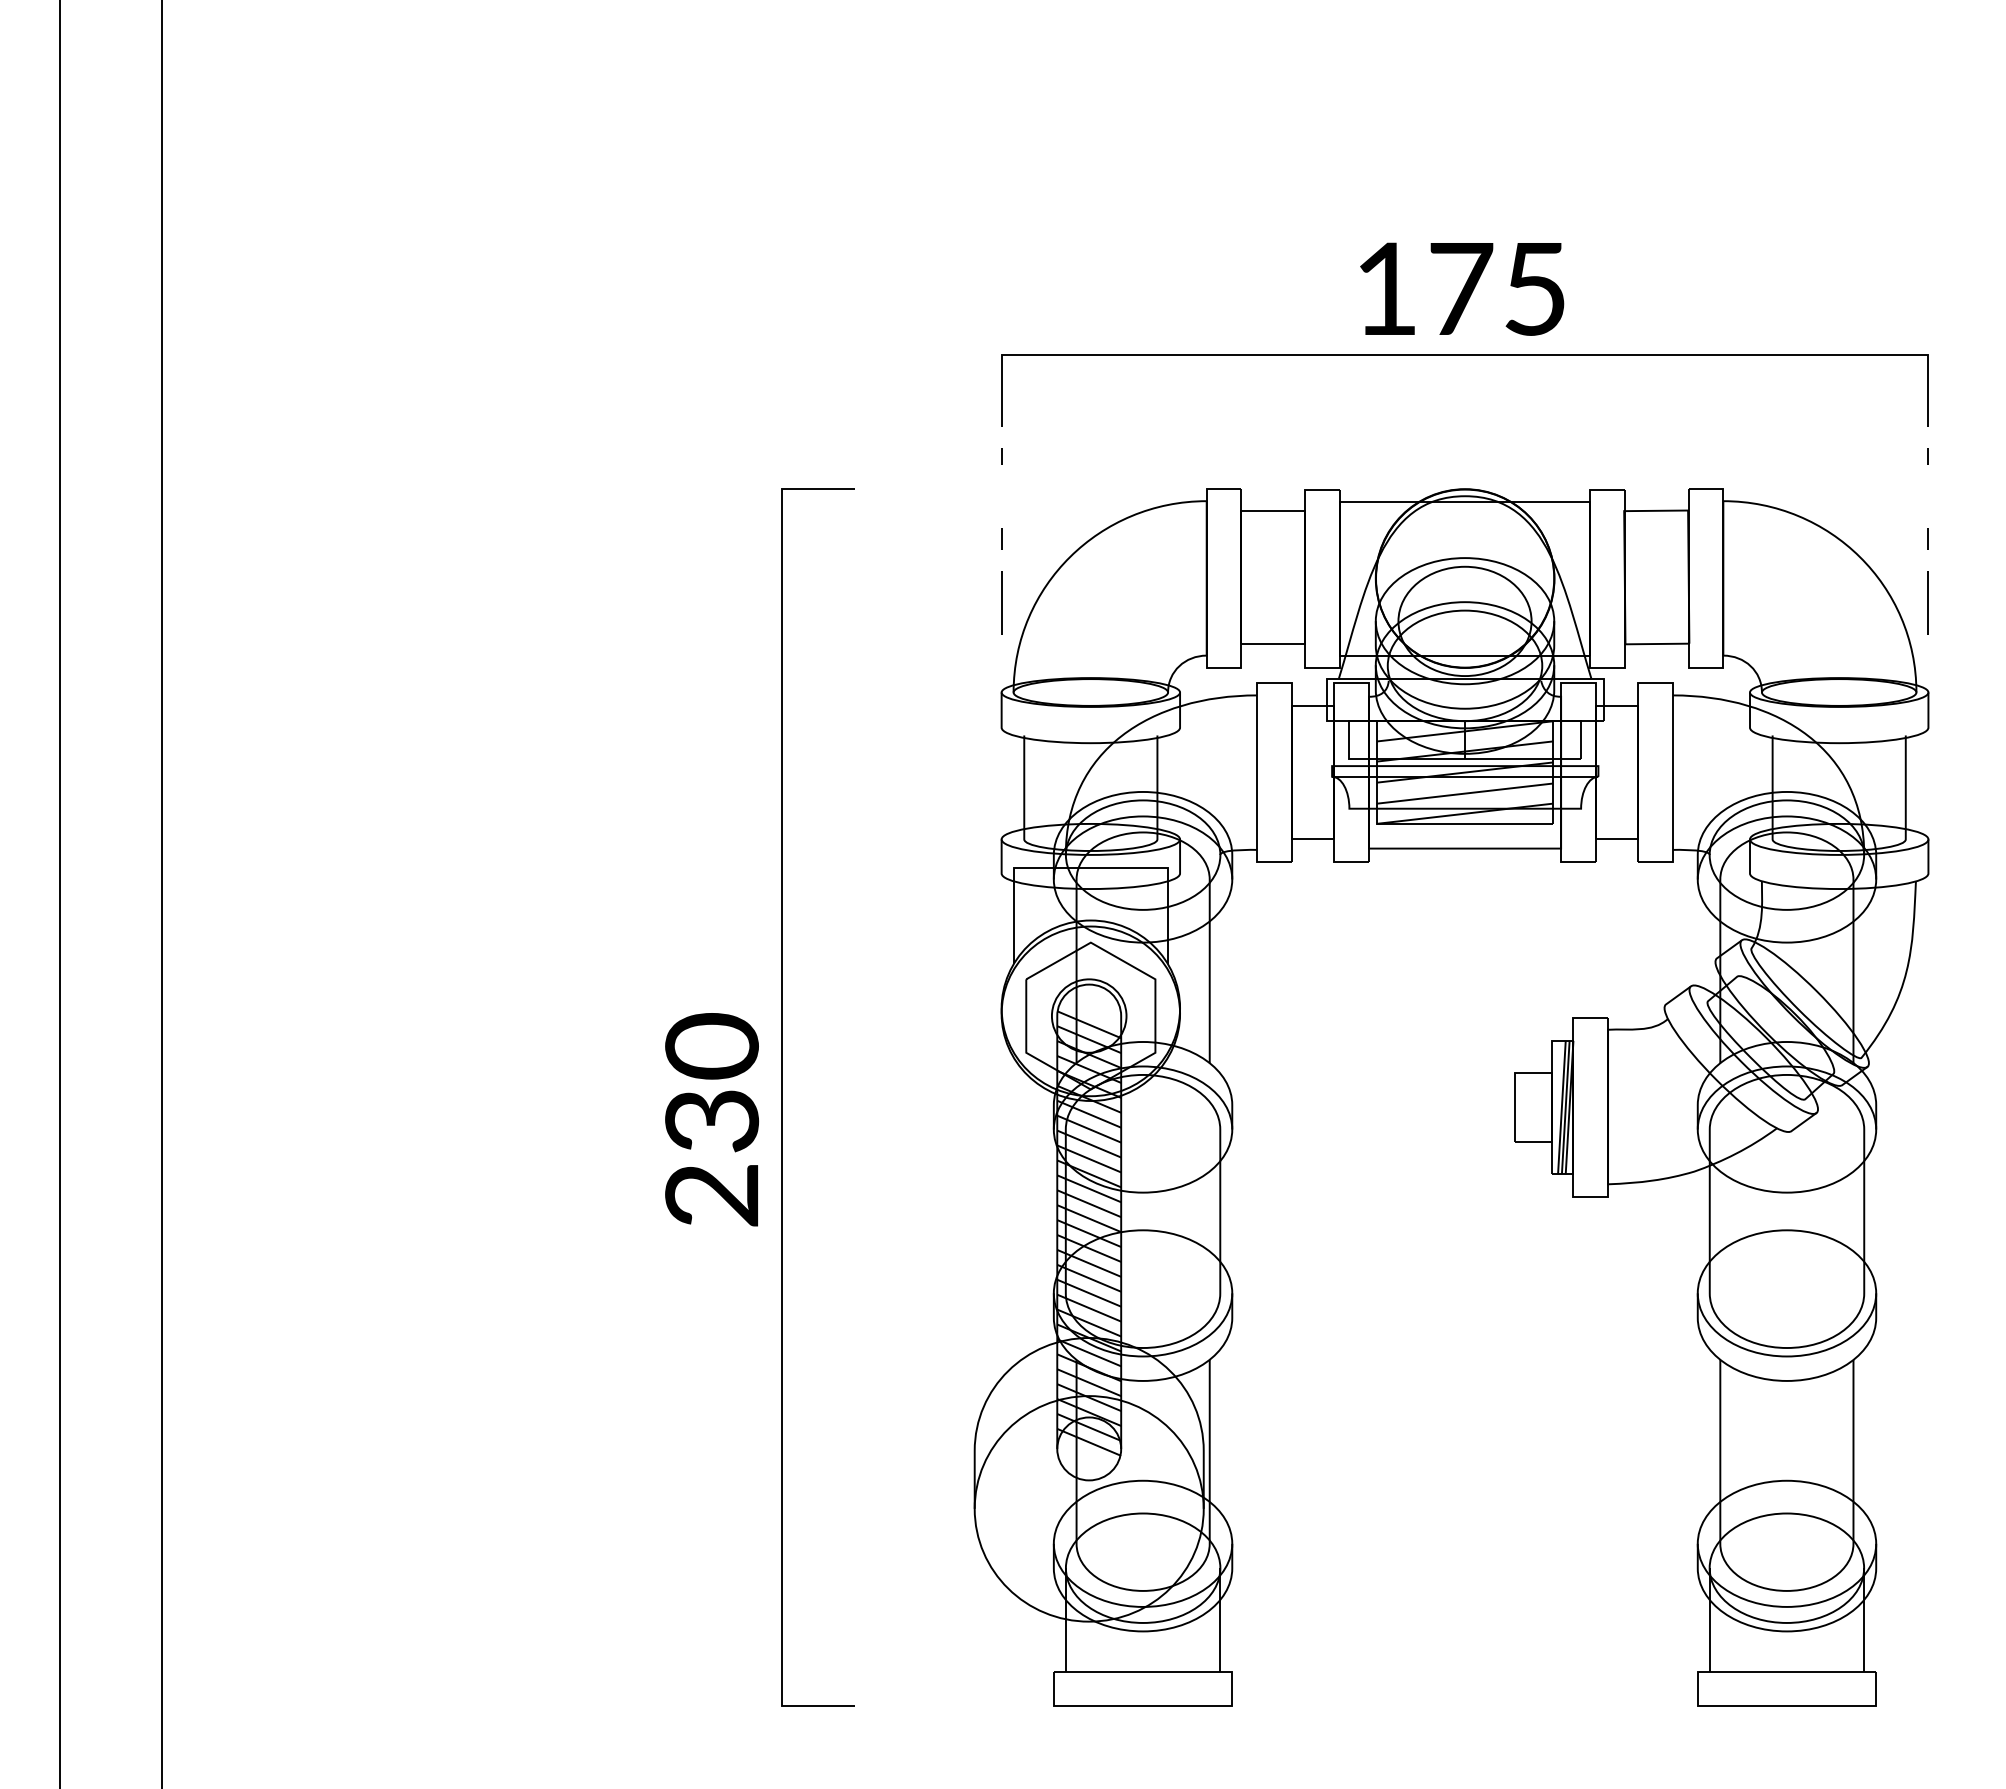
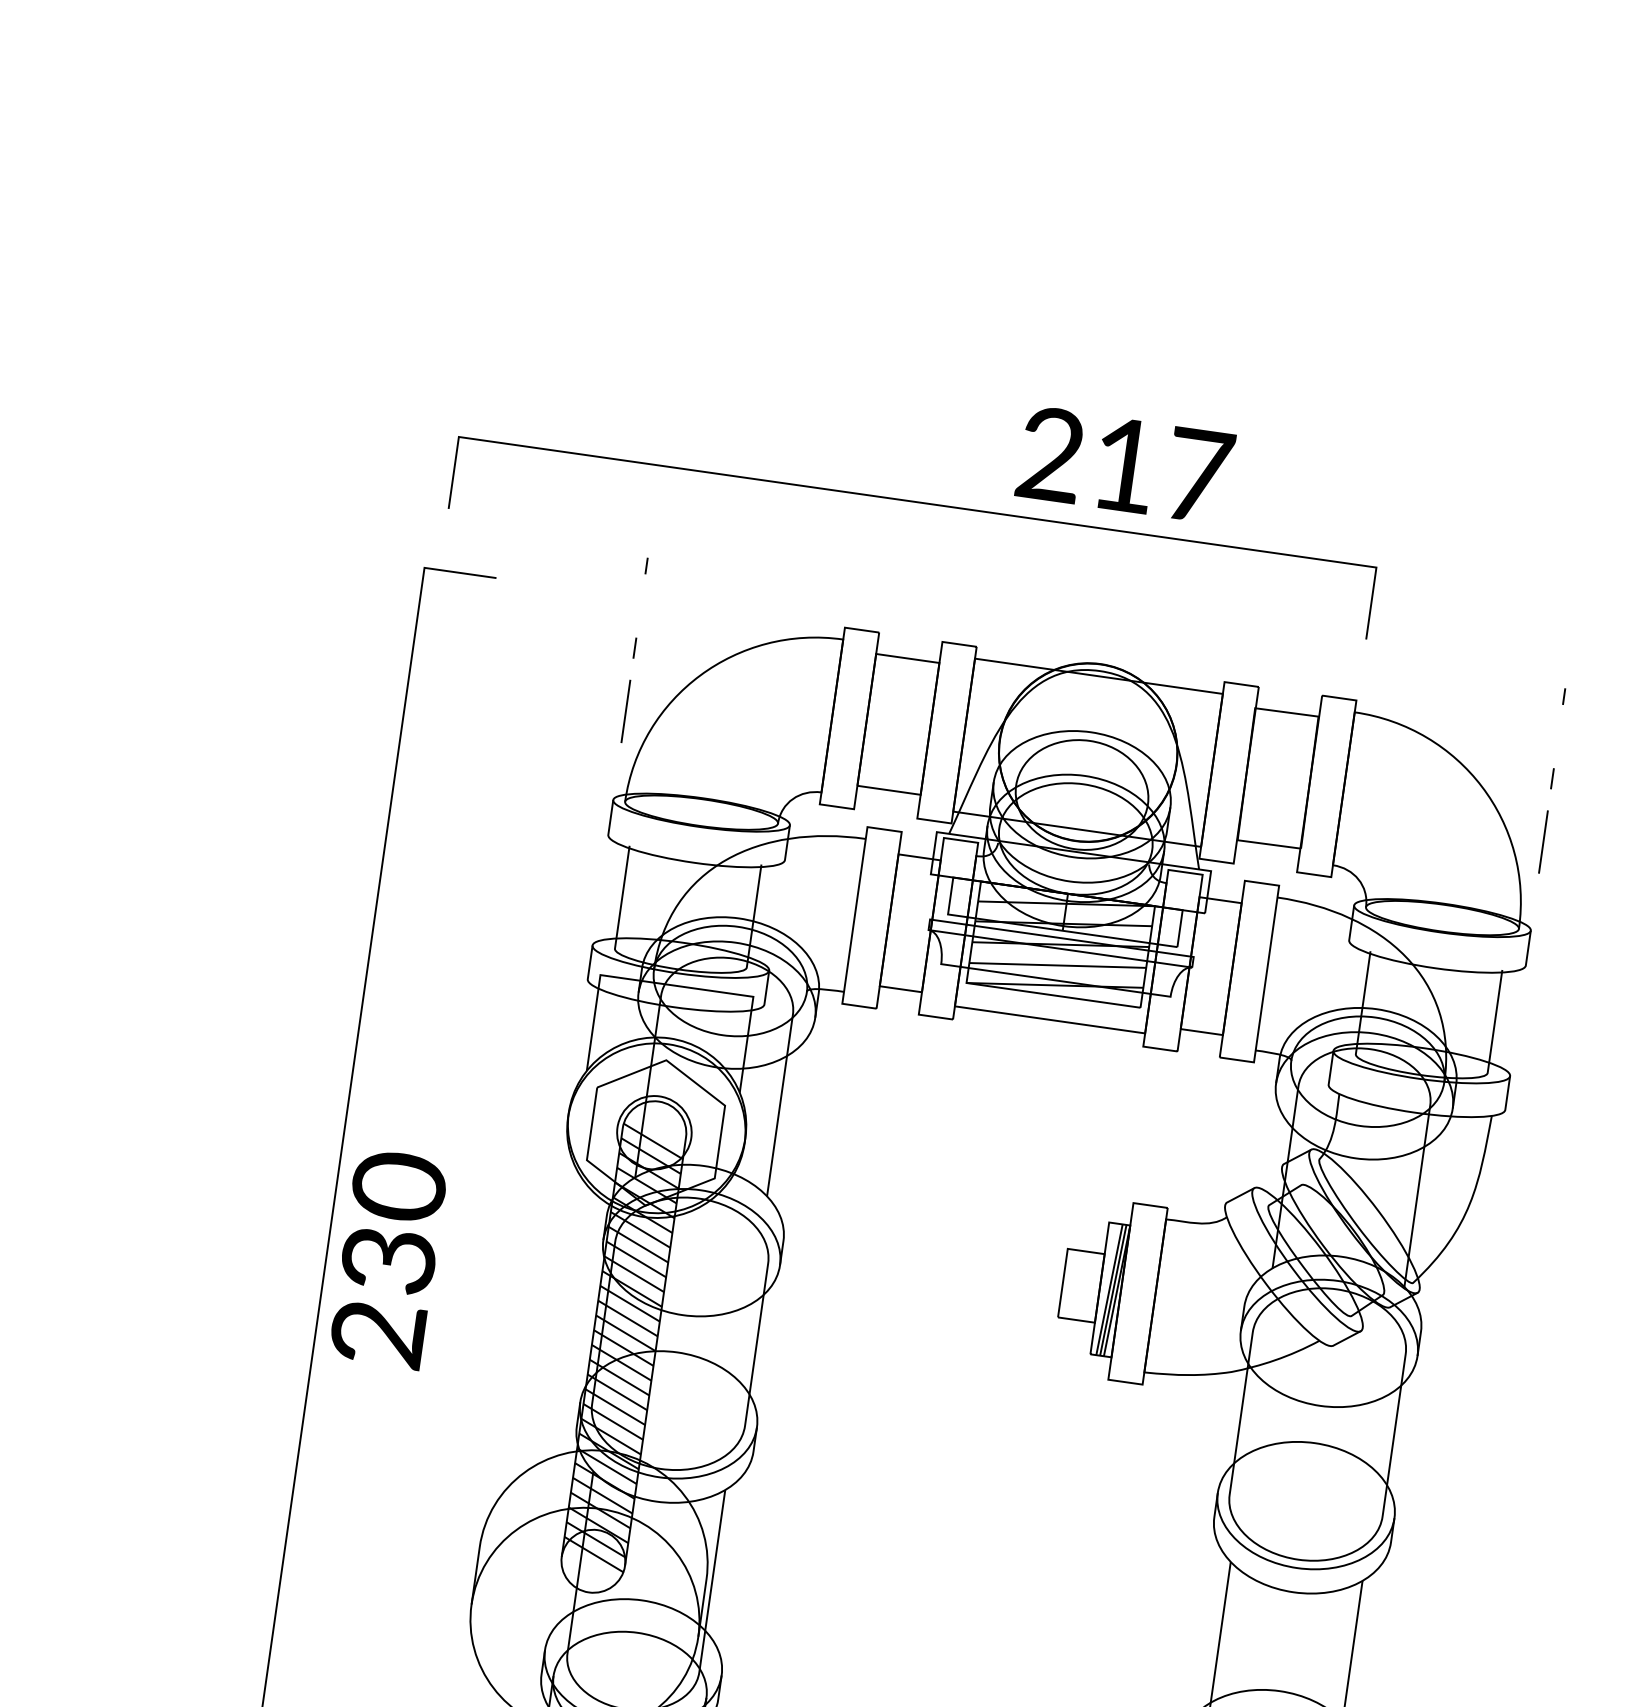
text: (1461, 288) -> (1125, 464), 175 -> 217
line: (1464, 355) -> (917, 502), moved
text: (712, 1119) -> (389, 1259), moved

